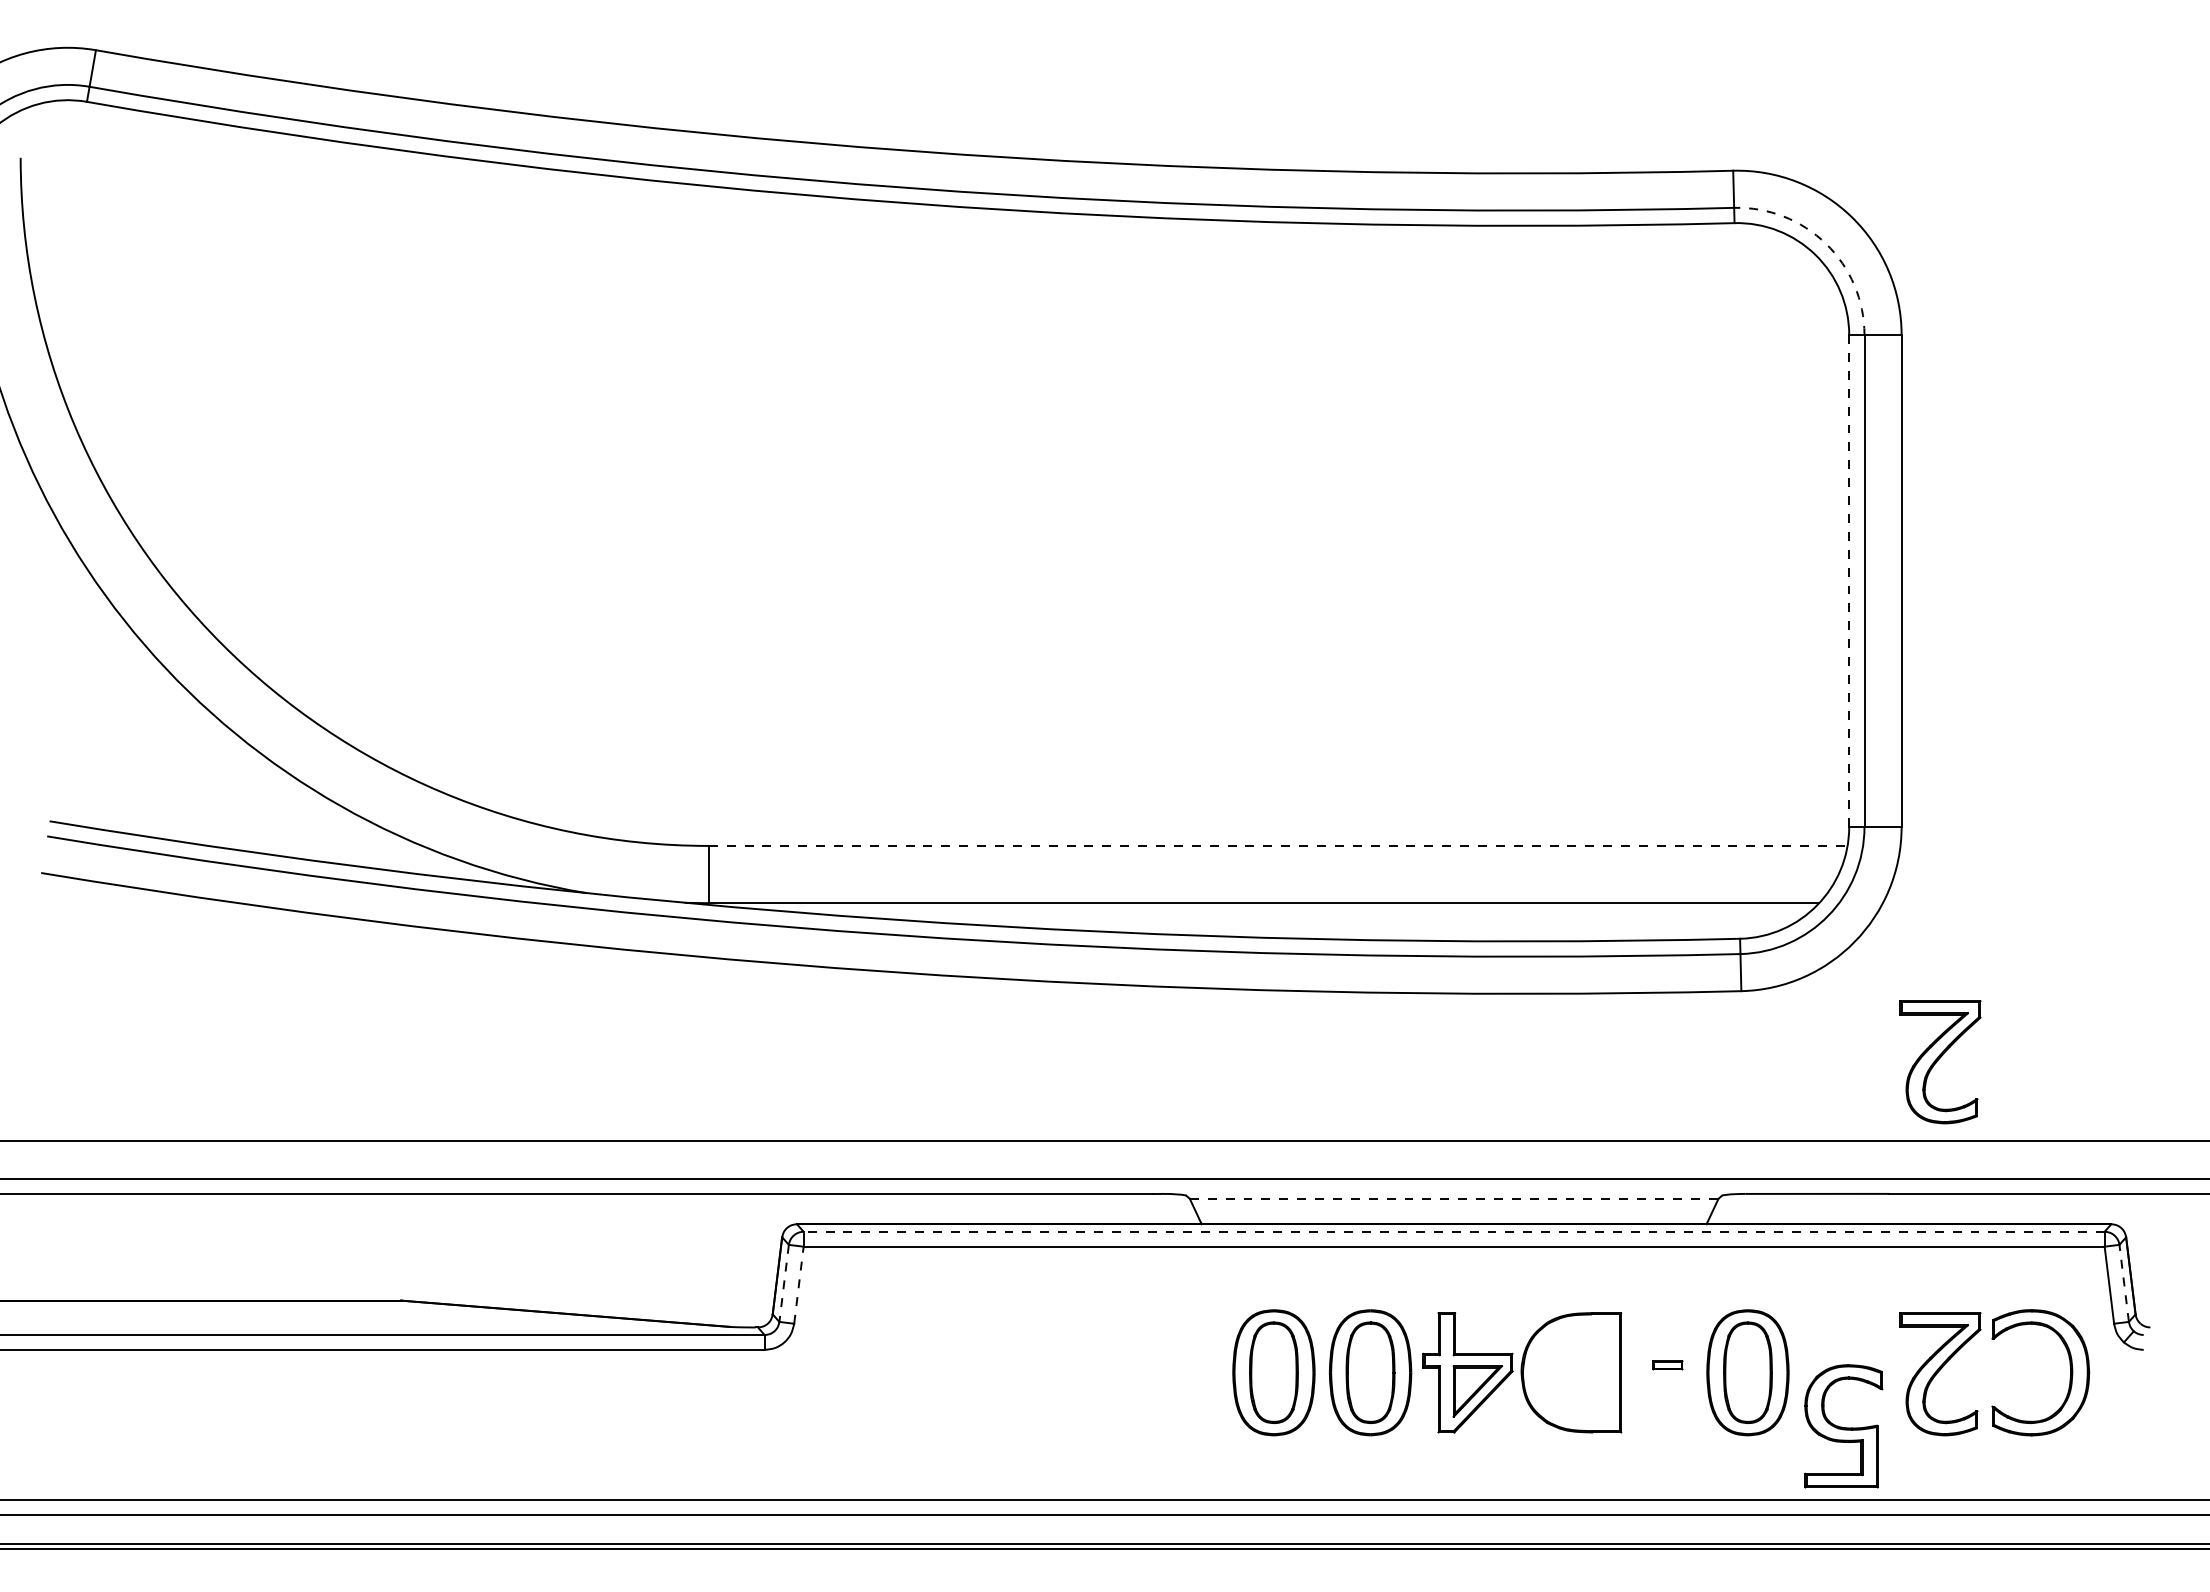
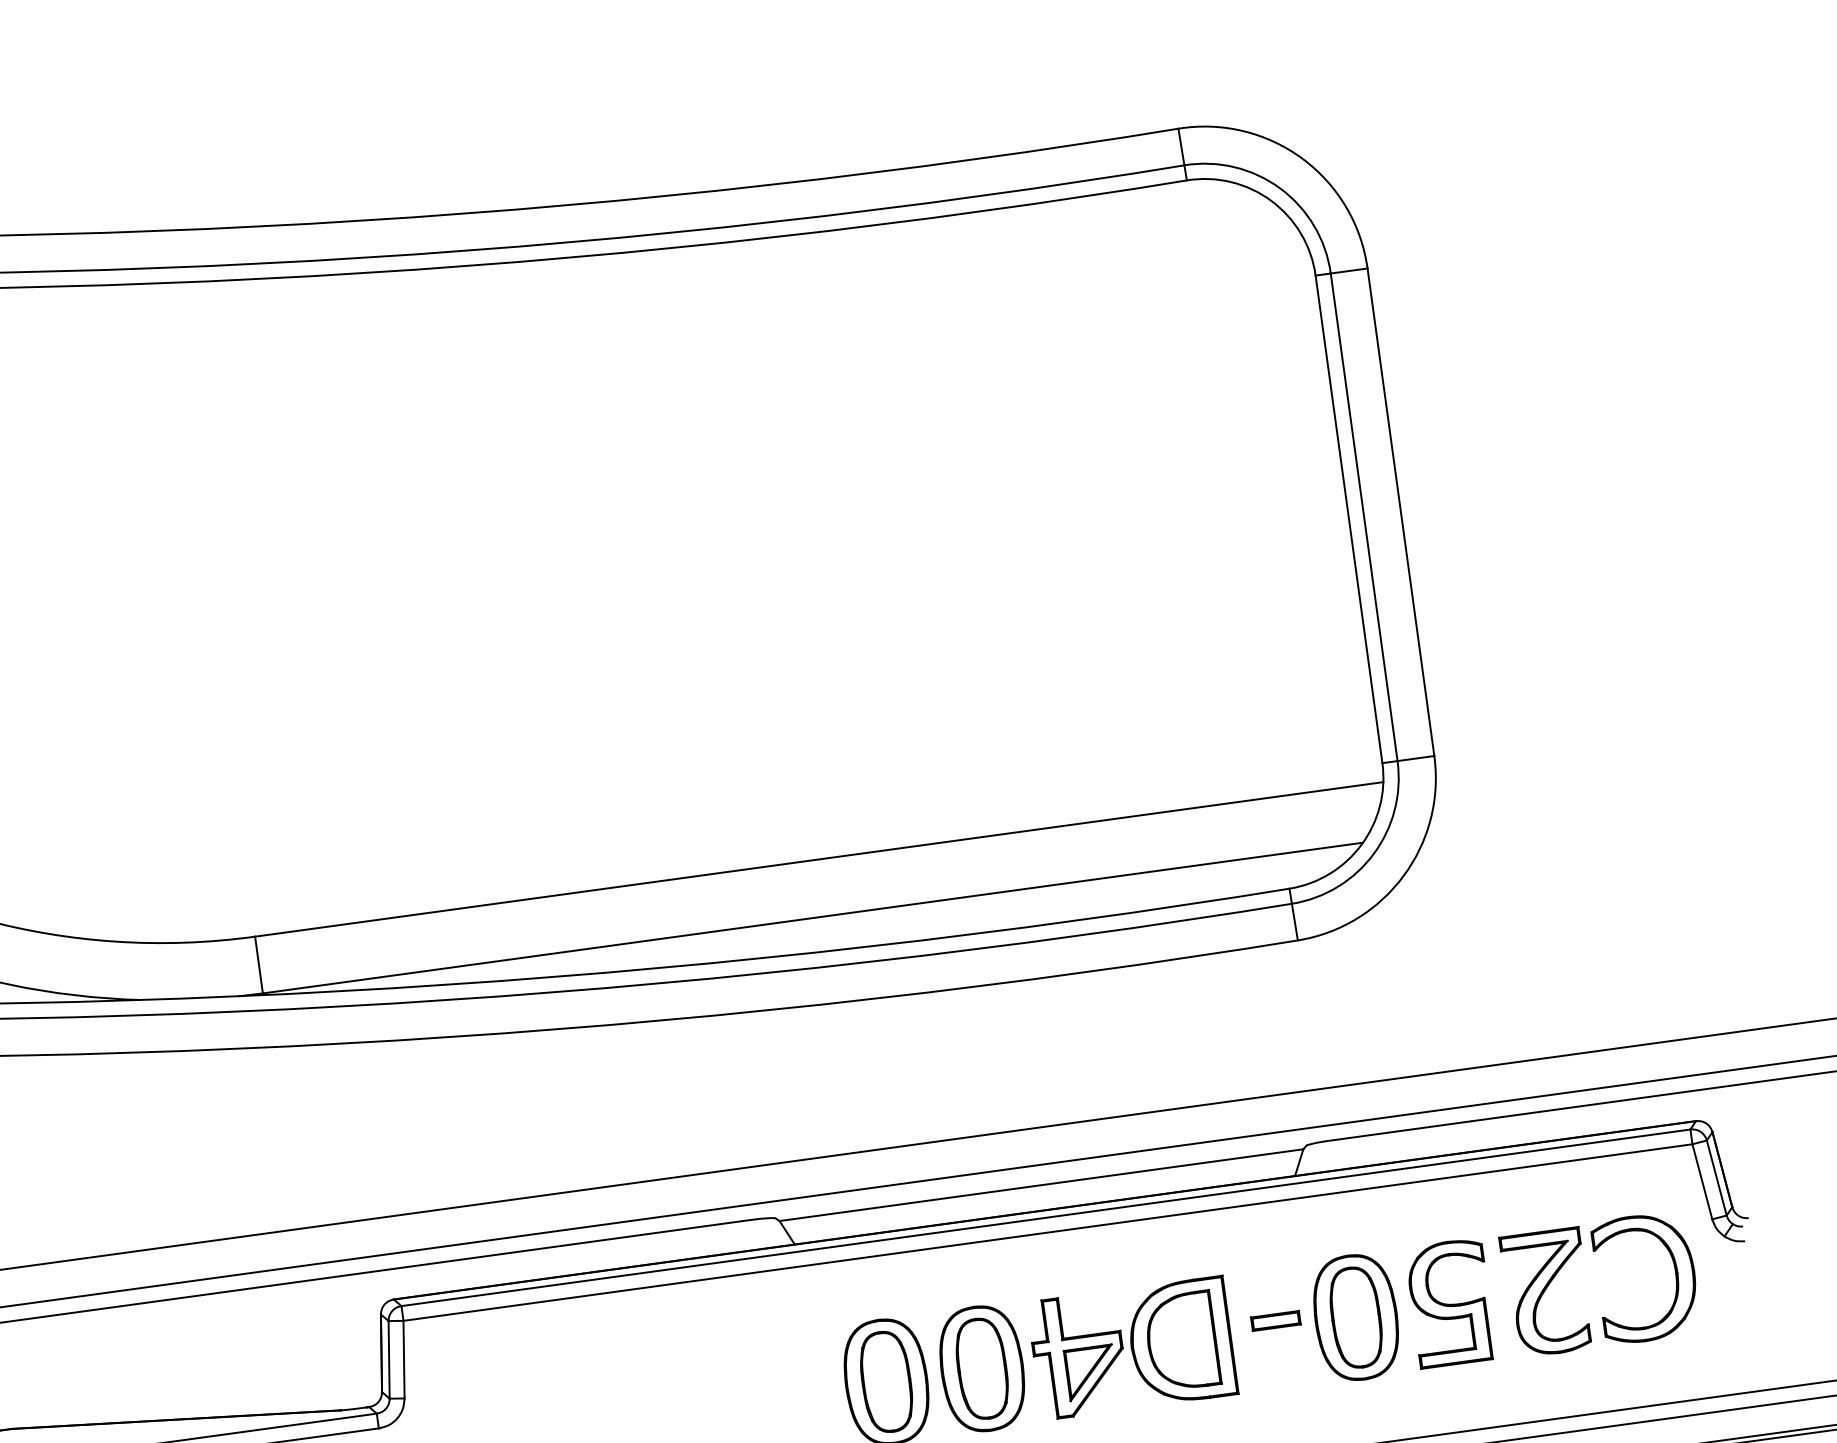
arc: (1826, 243) -> (1280, 188), dashed -> solid
line: (1849, 580) -> (1349, 518), dashed -> solid
line: (1278, 845) -> (819, 858), dashed -> solid
part: (1940, 1062) -> (1504, 984), removed
line: (1454, 1198) -> (1041, 1184), dashed -> solid
line: (1453, 1231) -> (1045, 1217), dashed -> solid
line: (784, 1283) -> (389, 1359), dashed -> solid
line: (2124, 1283) -> (1717, 1178), dashed -> solid
line: (798, 1285) -> (403, 1360), dashed -> solid
part: (1667, 1365) -> (1275, 1321), size x1.67
part: (1571, 1372) -> (1181, 1341), added
part: (1843, 1426) -> (1450, 1303), moved

